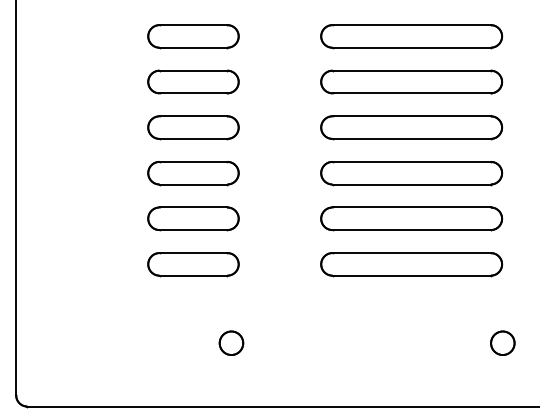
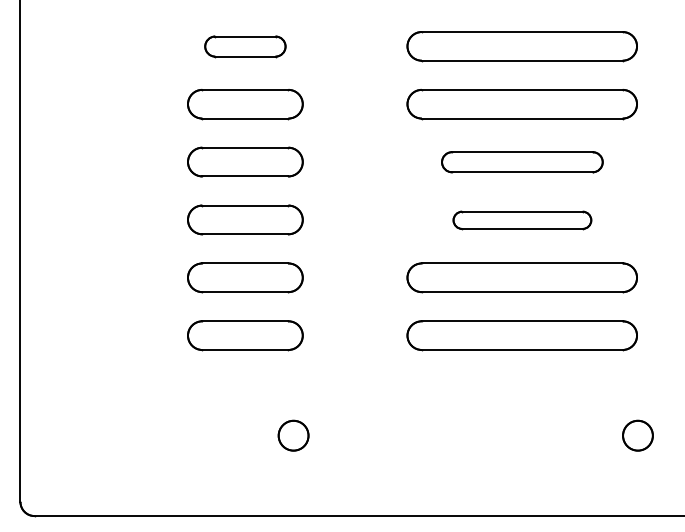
part: (193, 36) -> (245, 46), size x0.7
part: (411, 127) -> (522, 161), size x0.7
part: (411, 173) -> (522, 220), size x0.6

